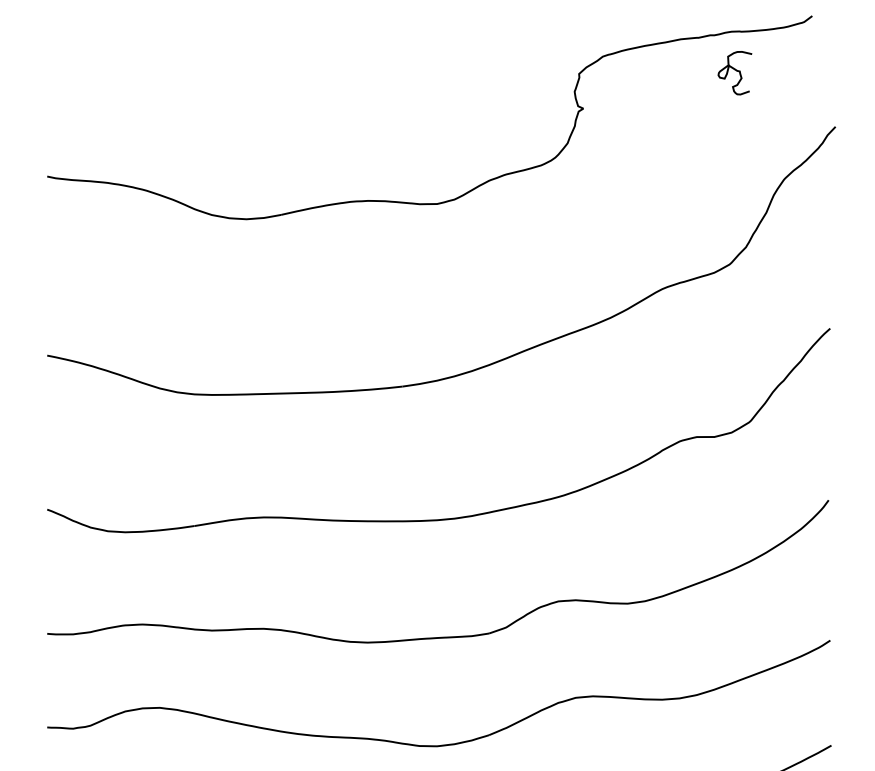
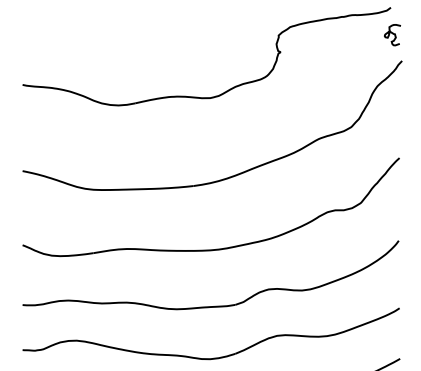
curve: (734, 71) -> (392, 34), moved

